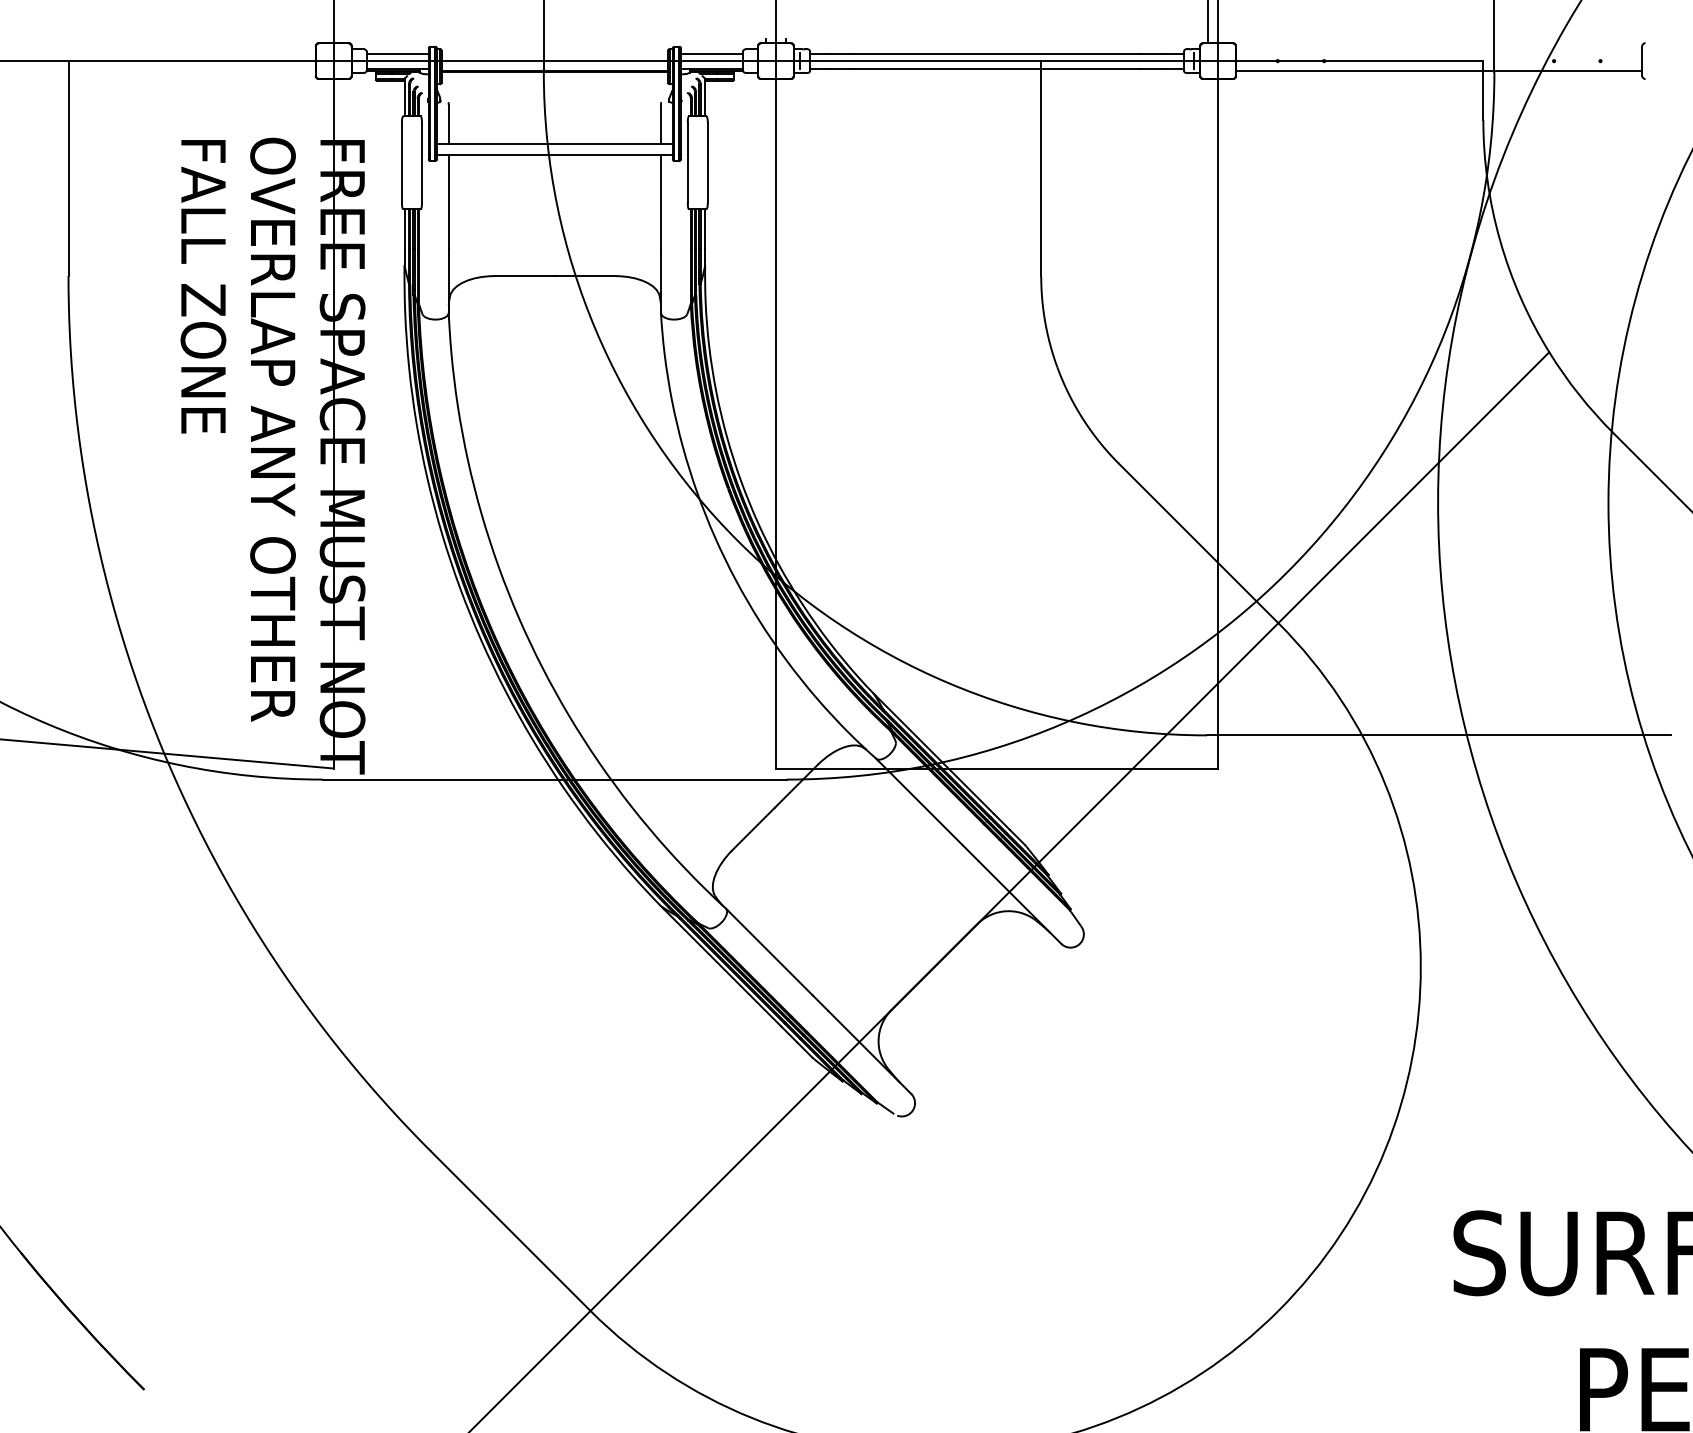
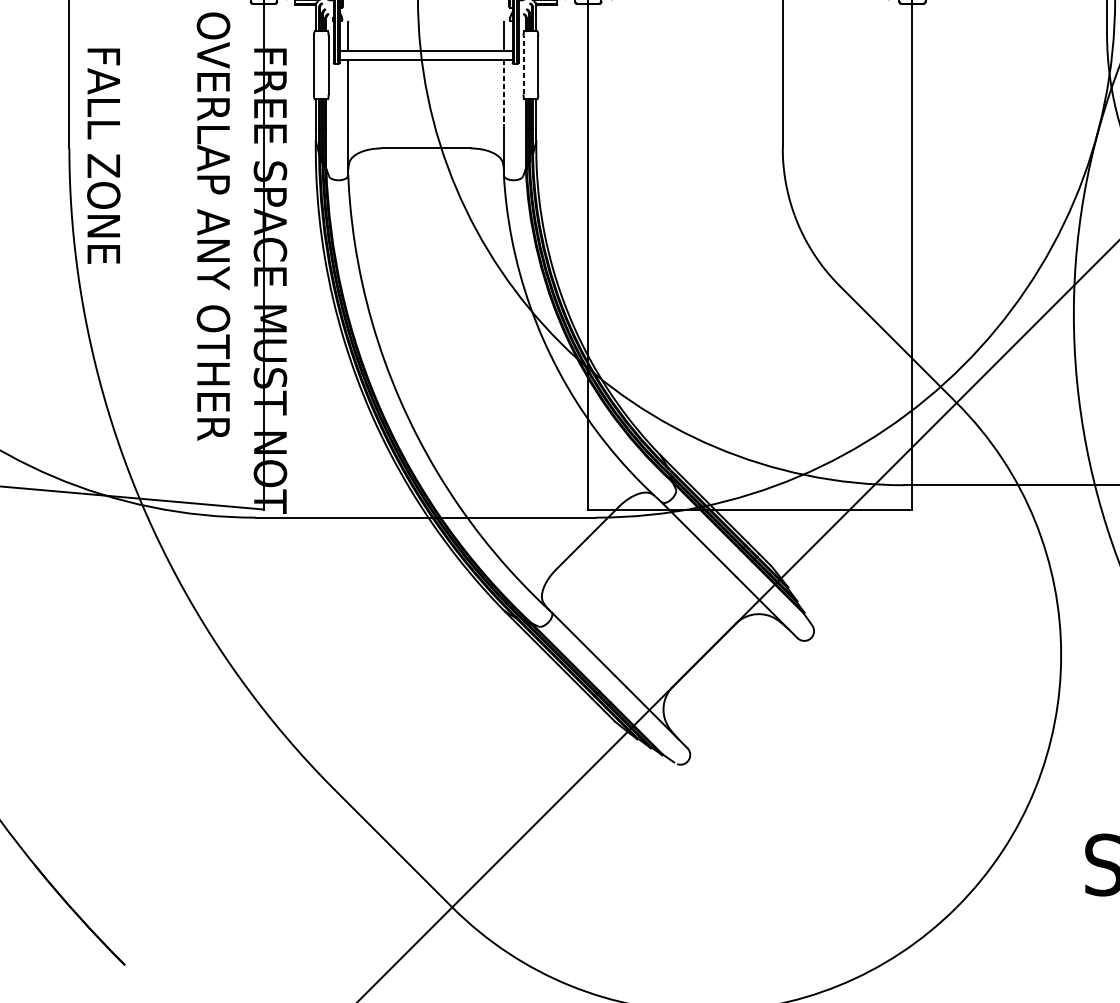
line: (687, 162) -> (523, 65), solid -> dashed
line: (660, 202) -> (503, 94), solid -> dashed
text: (203, 286) -> (103, 156), moved
text: (272, 429) -> (213, 226), moved

